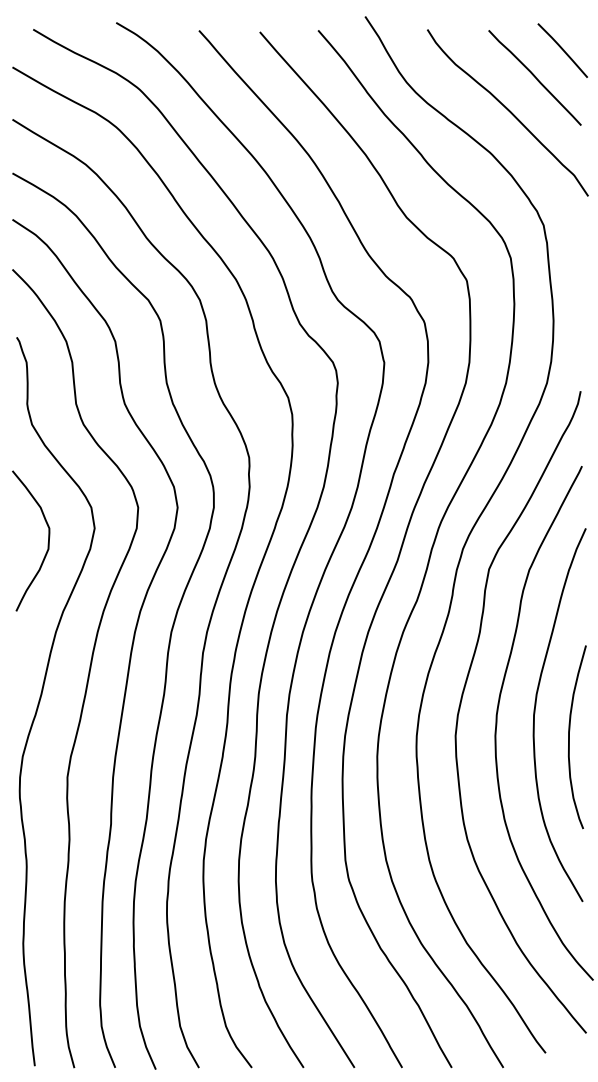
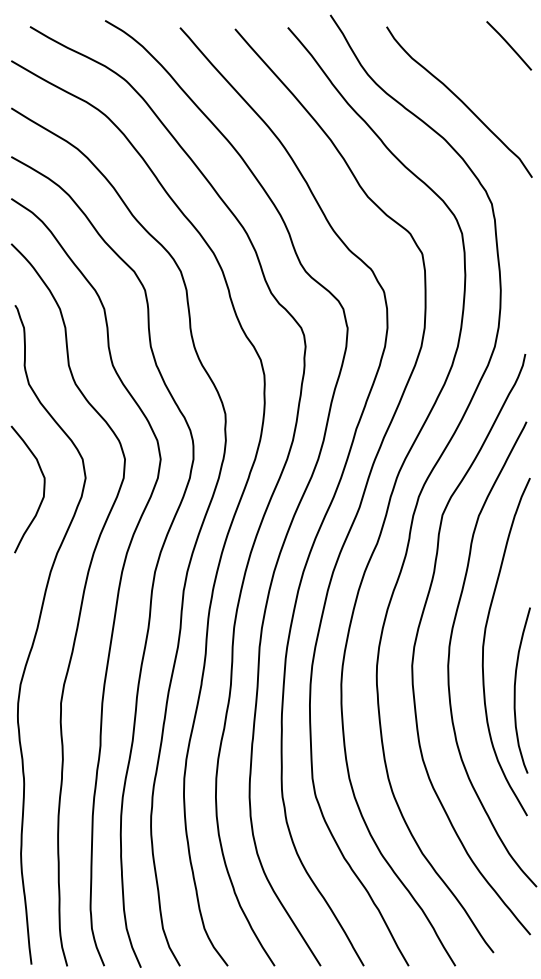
curve: (534, 77) -> (483, 70), removed
curve: (569, 737) -> (515, 690), moved

